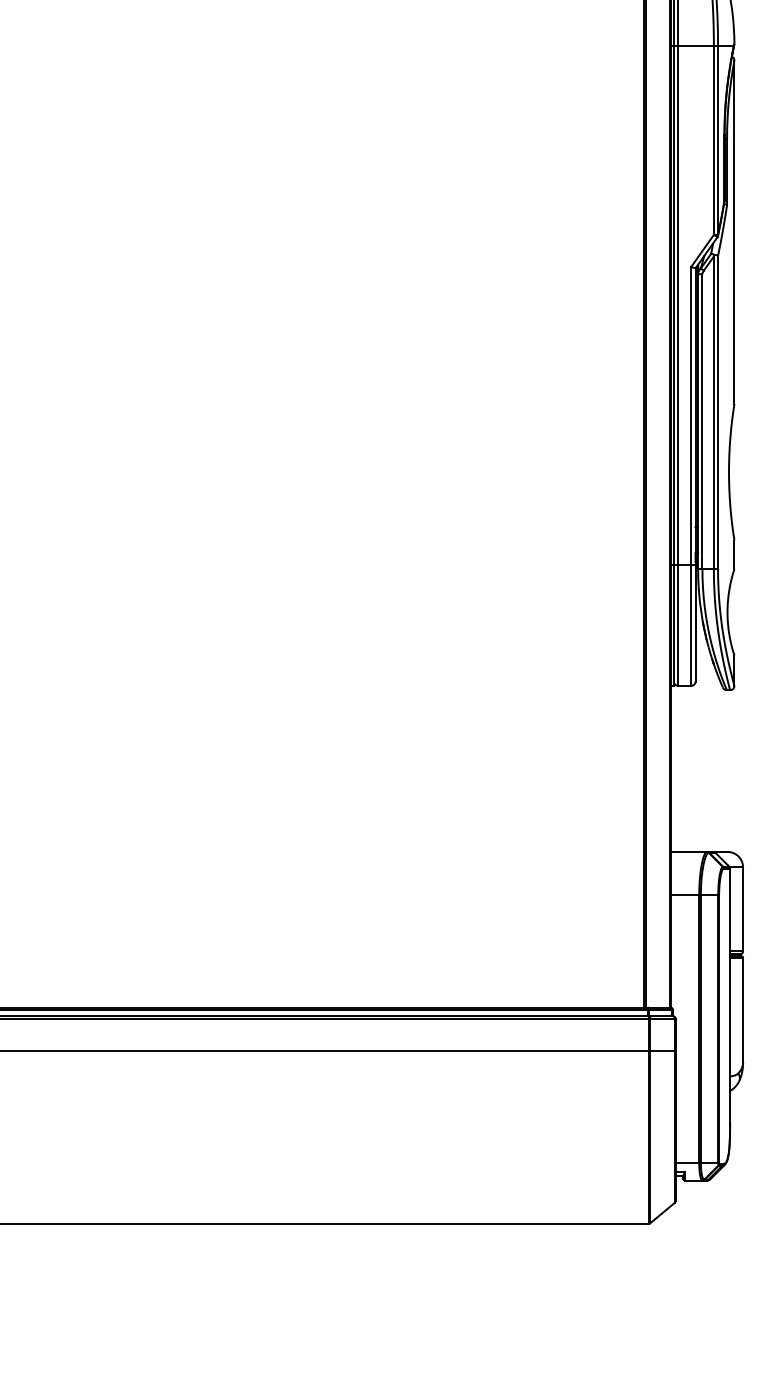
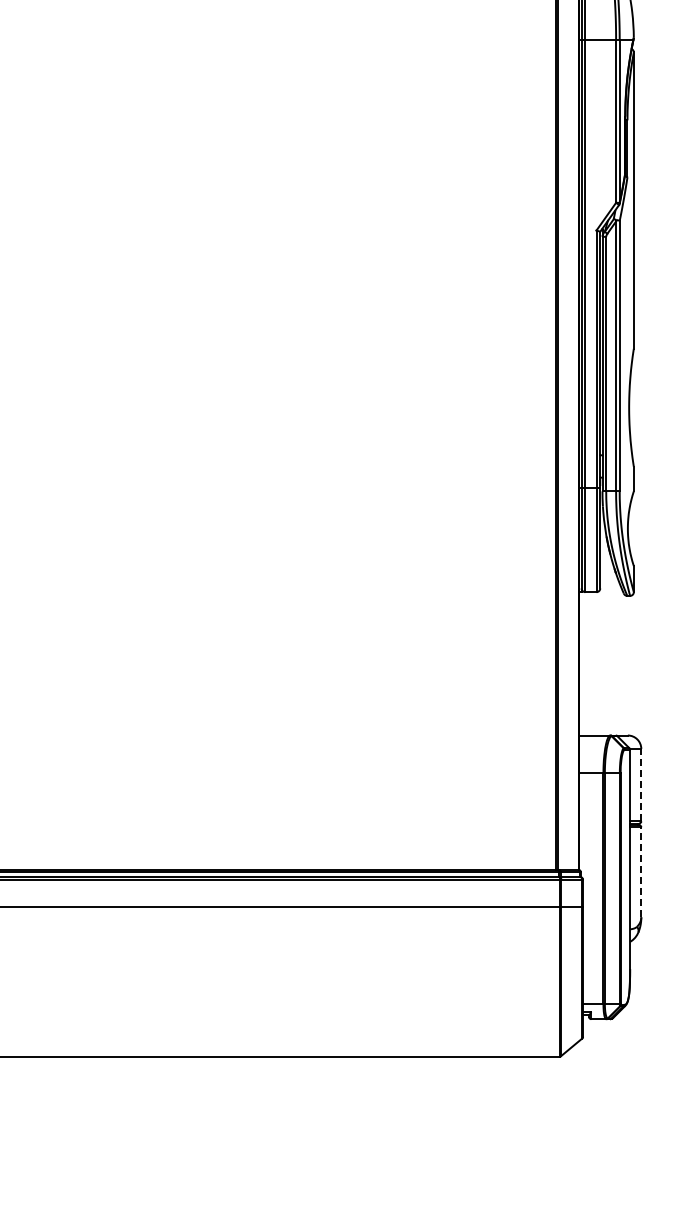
line: (743, 908) -> (641, 784), solid -> dashed
line: (743, 1010) -> (641, 872), solid -> dashed

